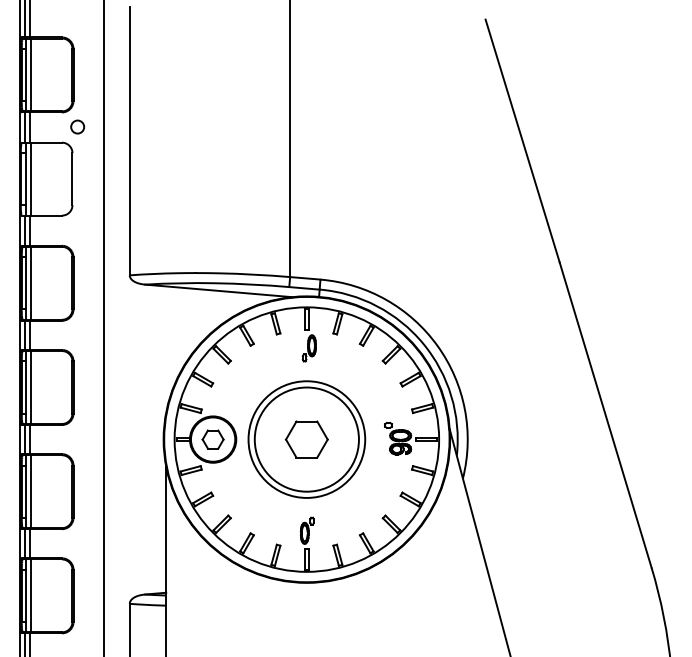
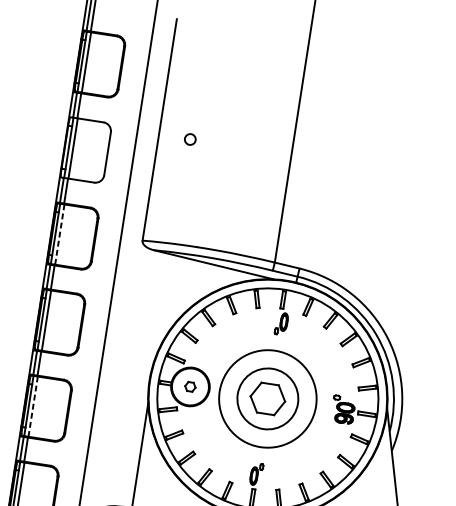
circle: (77, 126) -> (190, 139), moved
line: (30, 283) -> (59, 234), solid -> dashed
part: (212, 439) -> (189, 386), size x0.6
circle: (306, 439) -> (267, 398), size x0.7
line: (30, 492) -> (32, 407), solid -> dashed

